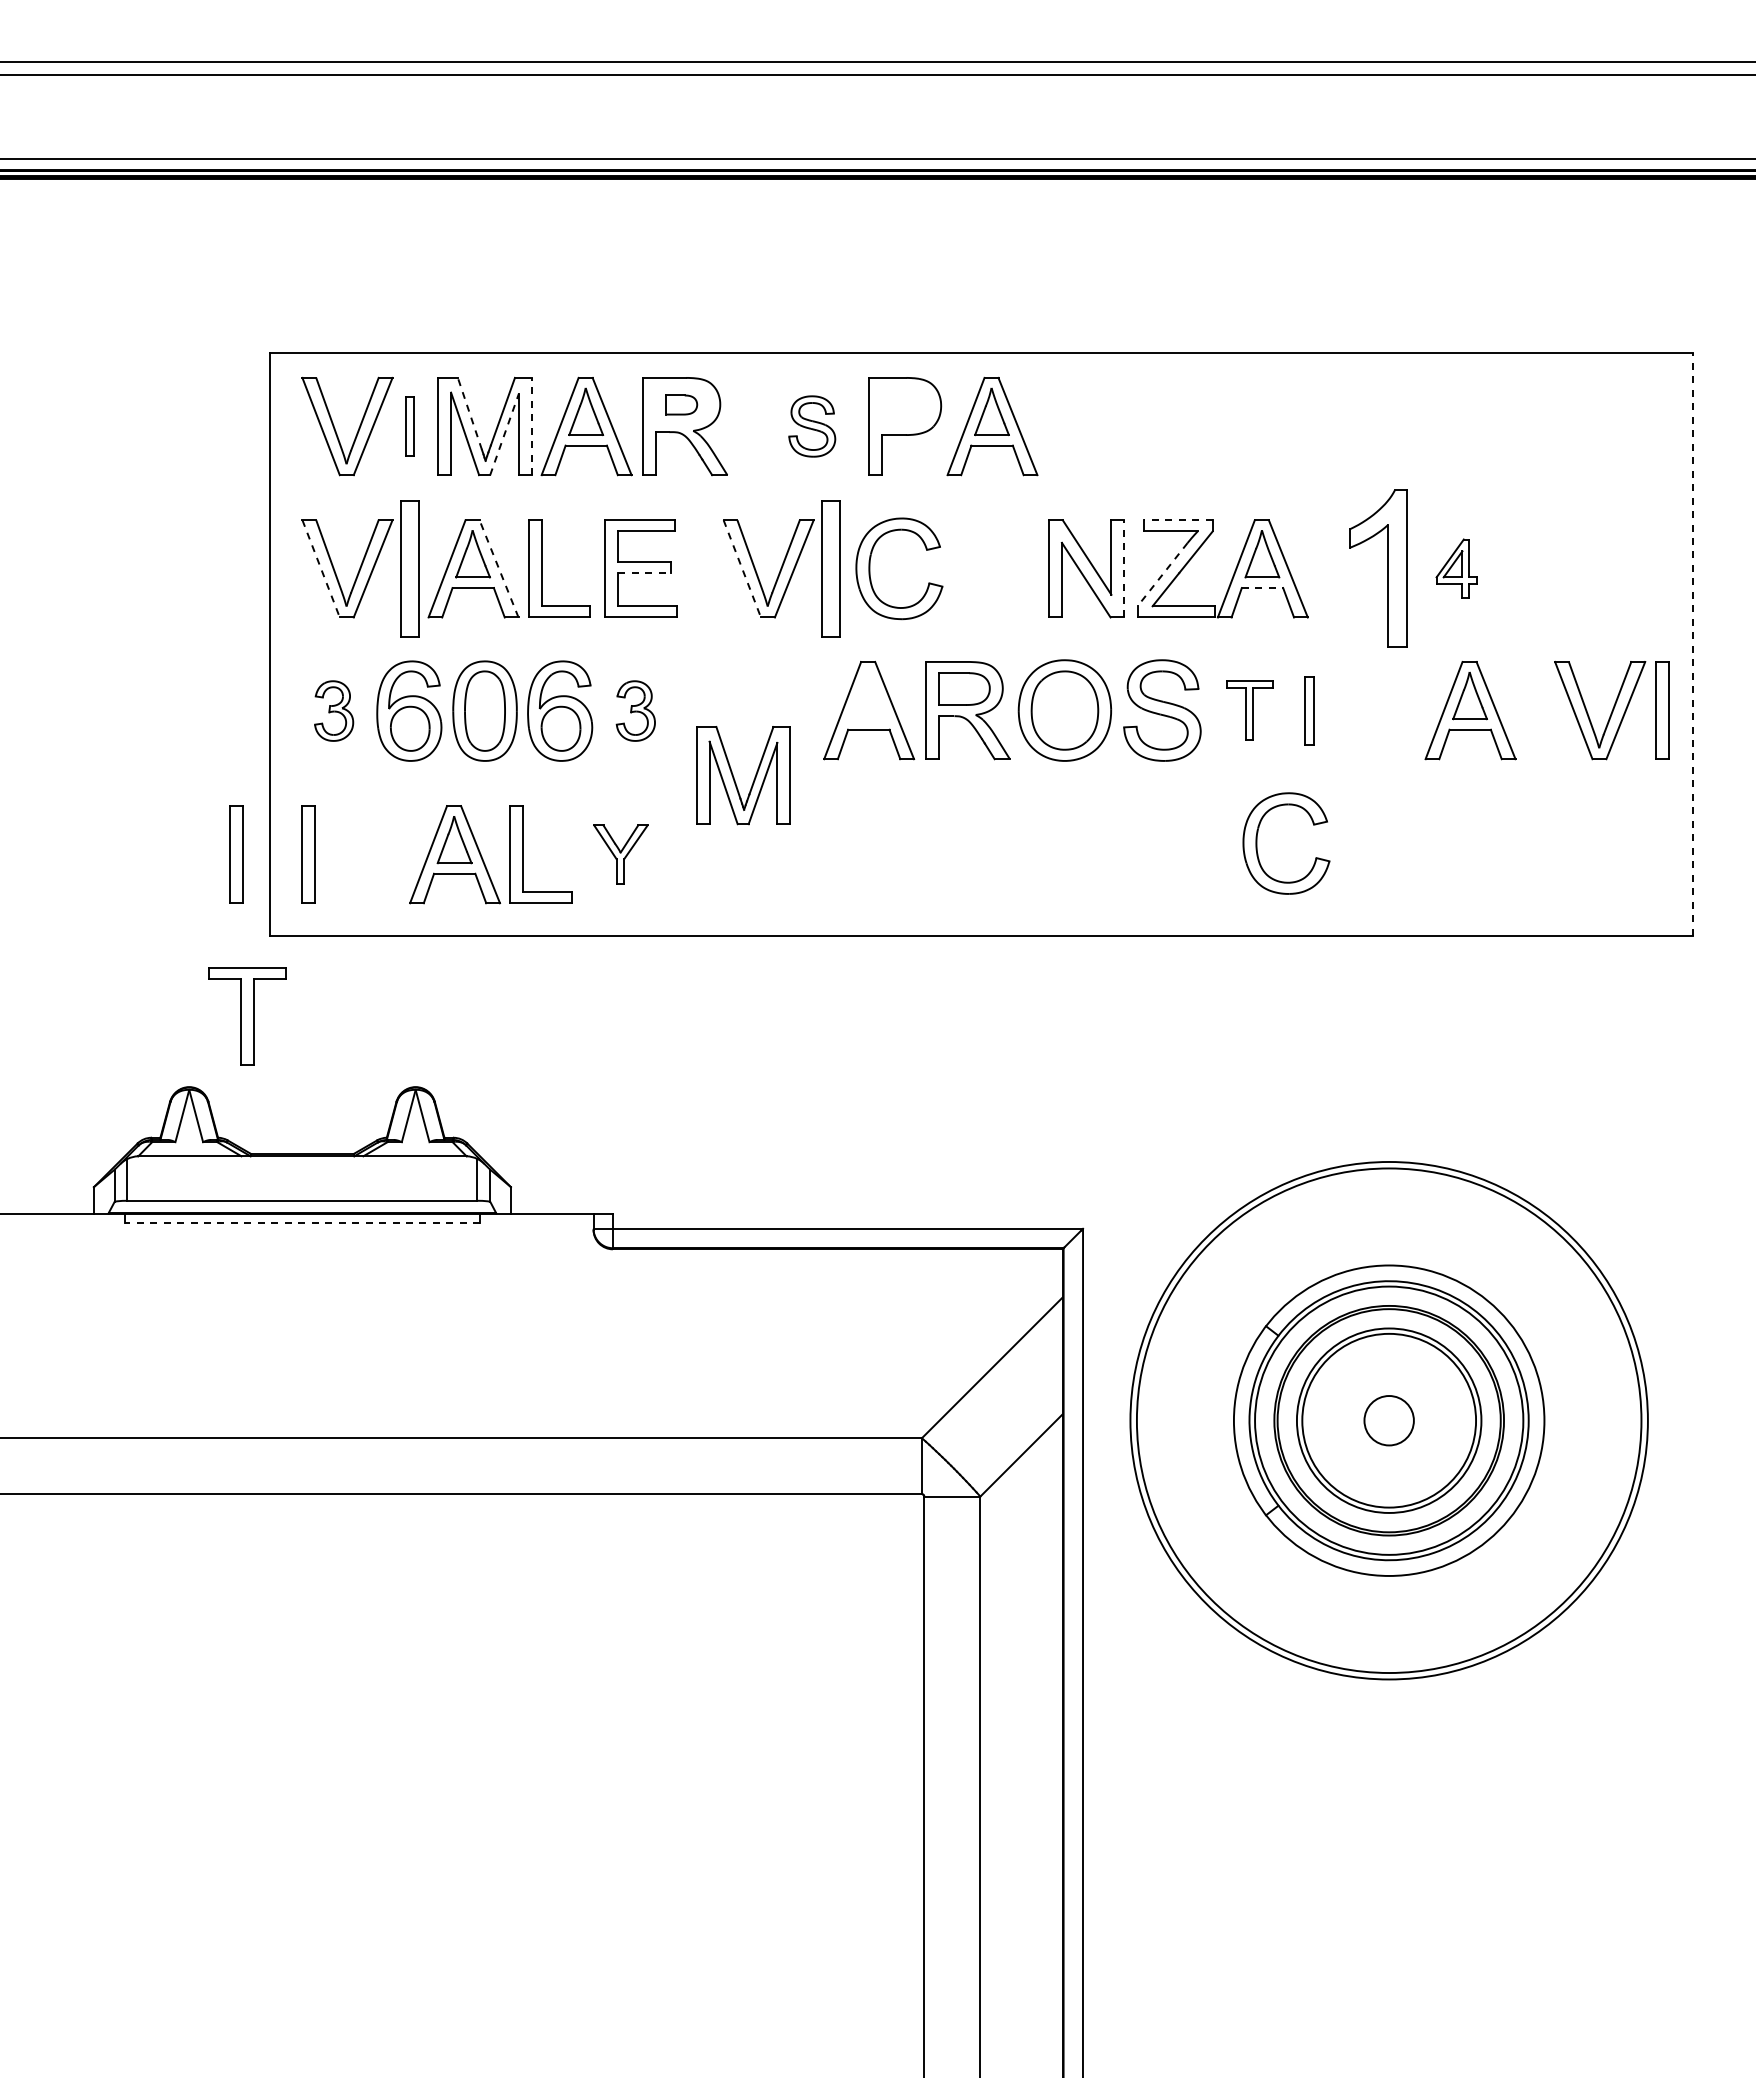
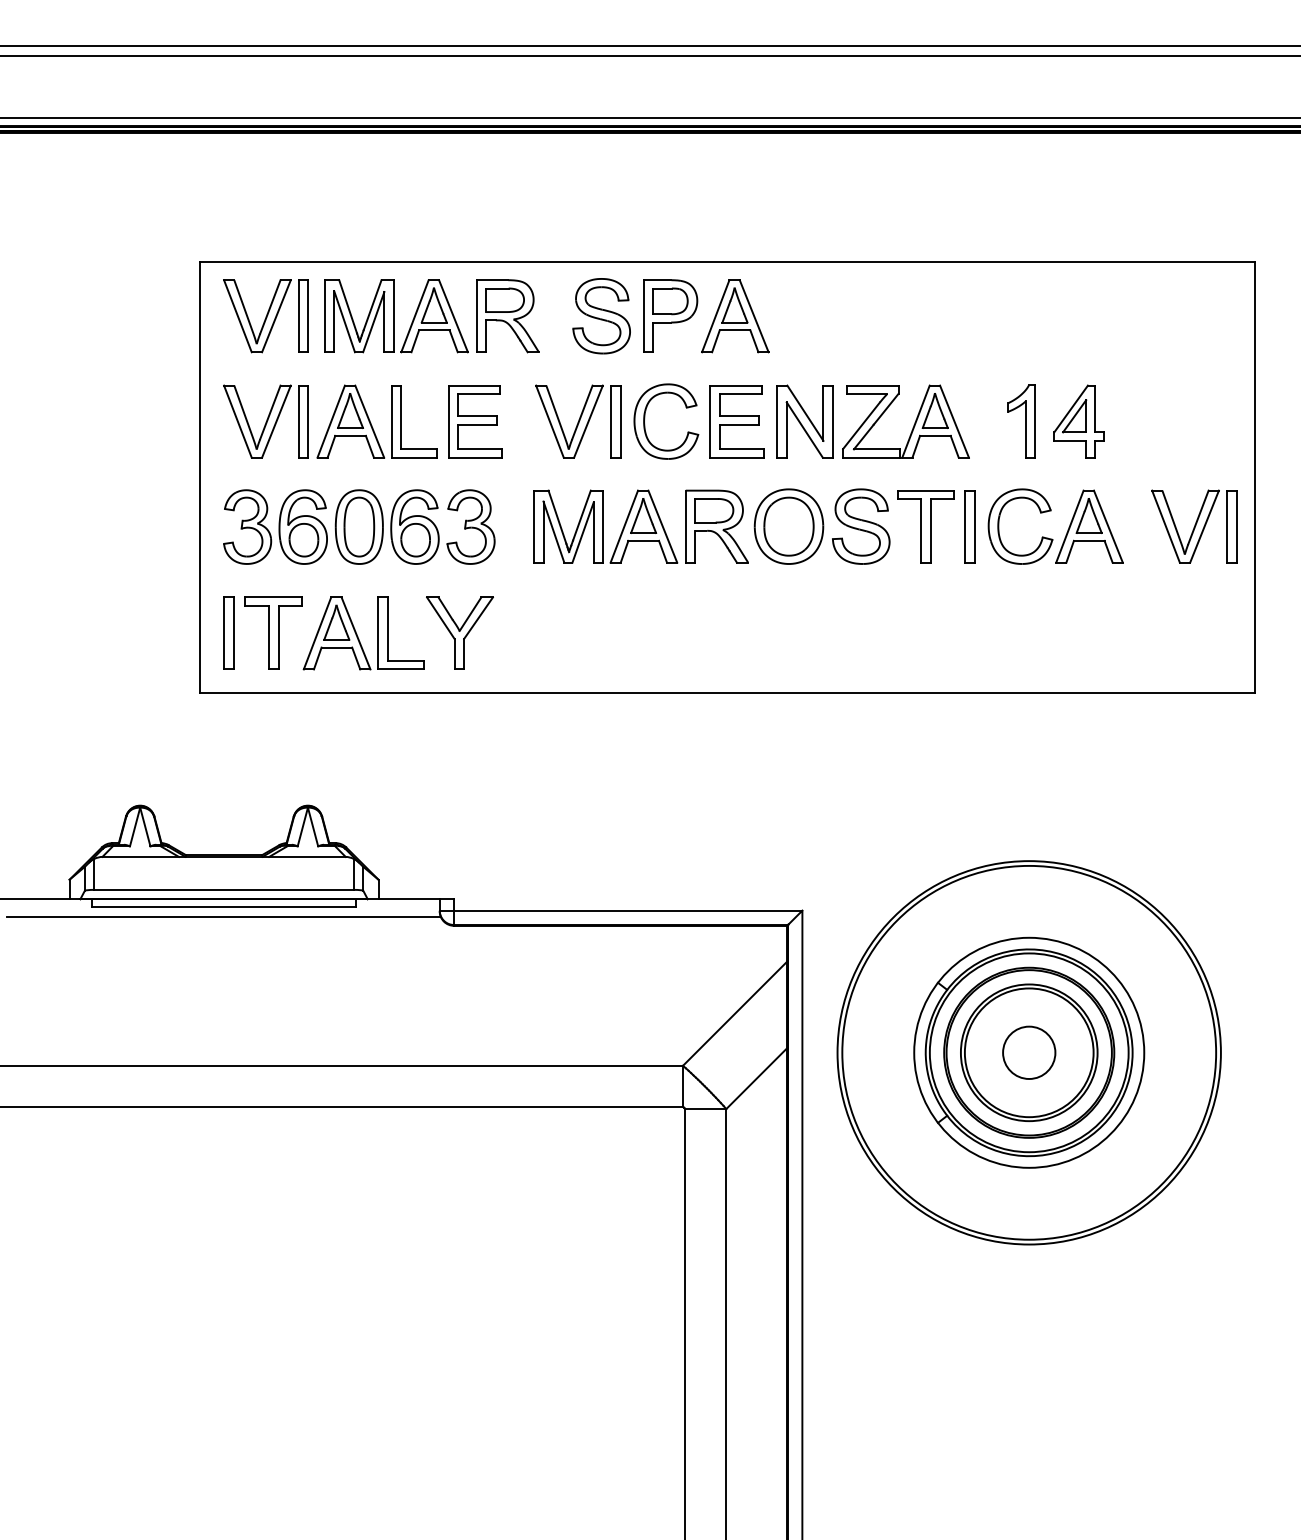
part: (681, 404) -> (504, 299), size x1.67
part: (905, 406) -> (670, 301), added
line: (469, 413) -> (347, 306), dashed -> solid
part: (409, 426) -> (303, 316), size x1.67
line: (531, 426) -> (393, 316), dashed -> solid
part: (812, 426) -> (601, 316), size x1.67
line: (504, 434) -> (373, 322), dashed -> solid
line: (1177, 520) -> (872, 385), dashed -> solid
part: (409, 568) -> (303, 421), size x0.71
line: (498, 568) -> (369, 421), dashed -> solid
part: (831, 568) -> (616, 421), size x0.71
part: (994, 568) -> (736, 421), added
line: (1124, 568) -> (833, 421), dashed -> solid
part: (1378, 568) -> (1021, 421), size x0.62
part: (1456, 568) -> (1079, 421), size x1.67
line: (321, 569) -> (238, 422), dashed -> solid
line: (742, 569) -> (550, 422), dashed -> solid
line: (644, 572) -> (477, 424), dashed -> solid
line: (1162, 574) -> (861, 425), dashed -> solid
line: (1262, 588) -> (935, 436), dashed -> solid
line: (1693, 644) -> (1254, 477), dashed -> solid
part: (868, 696) -> (643, 516), added
part: (333, 710) -> (247, 526), size x1.67
part: (635, 710) -> (470, 526), size x1.67
part: (1249, 710) -> (925, 526), size x1.67
part: (1309, 710) -> (970, 526), size x1.43
part: (734, 777) -> (561, 528), moved
part: (1257, 843) -> (999, 526), moved
part: (236, 854) -> (175, 633), removed
part: (620, 854) -> (459, 633), size x1.67
part: (247, 1016) -> (273, 633), moved
line: (302, 1223) -> (224, 906), dashed -> solid
line: (301, 1237) -> (223, 917), added
circle: (1388, 1420) -> (1028, 1052), size x1.43

